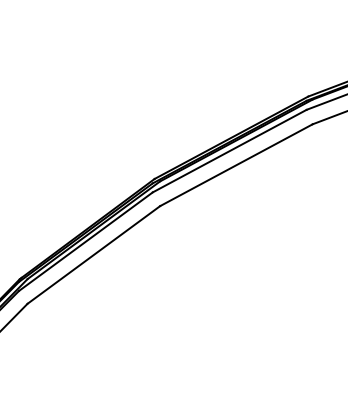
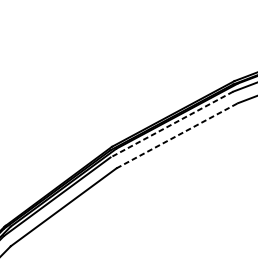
line: (229, 151) -> (171, 124), solid -> dashed
line: (236, 165) -> (177, 136), solid -> dashed

